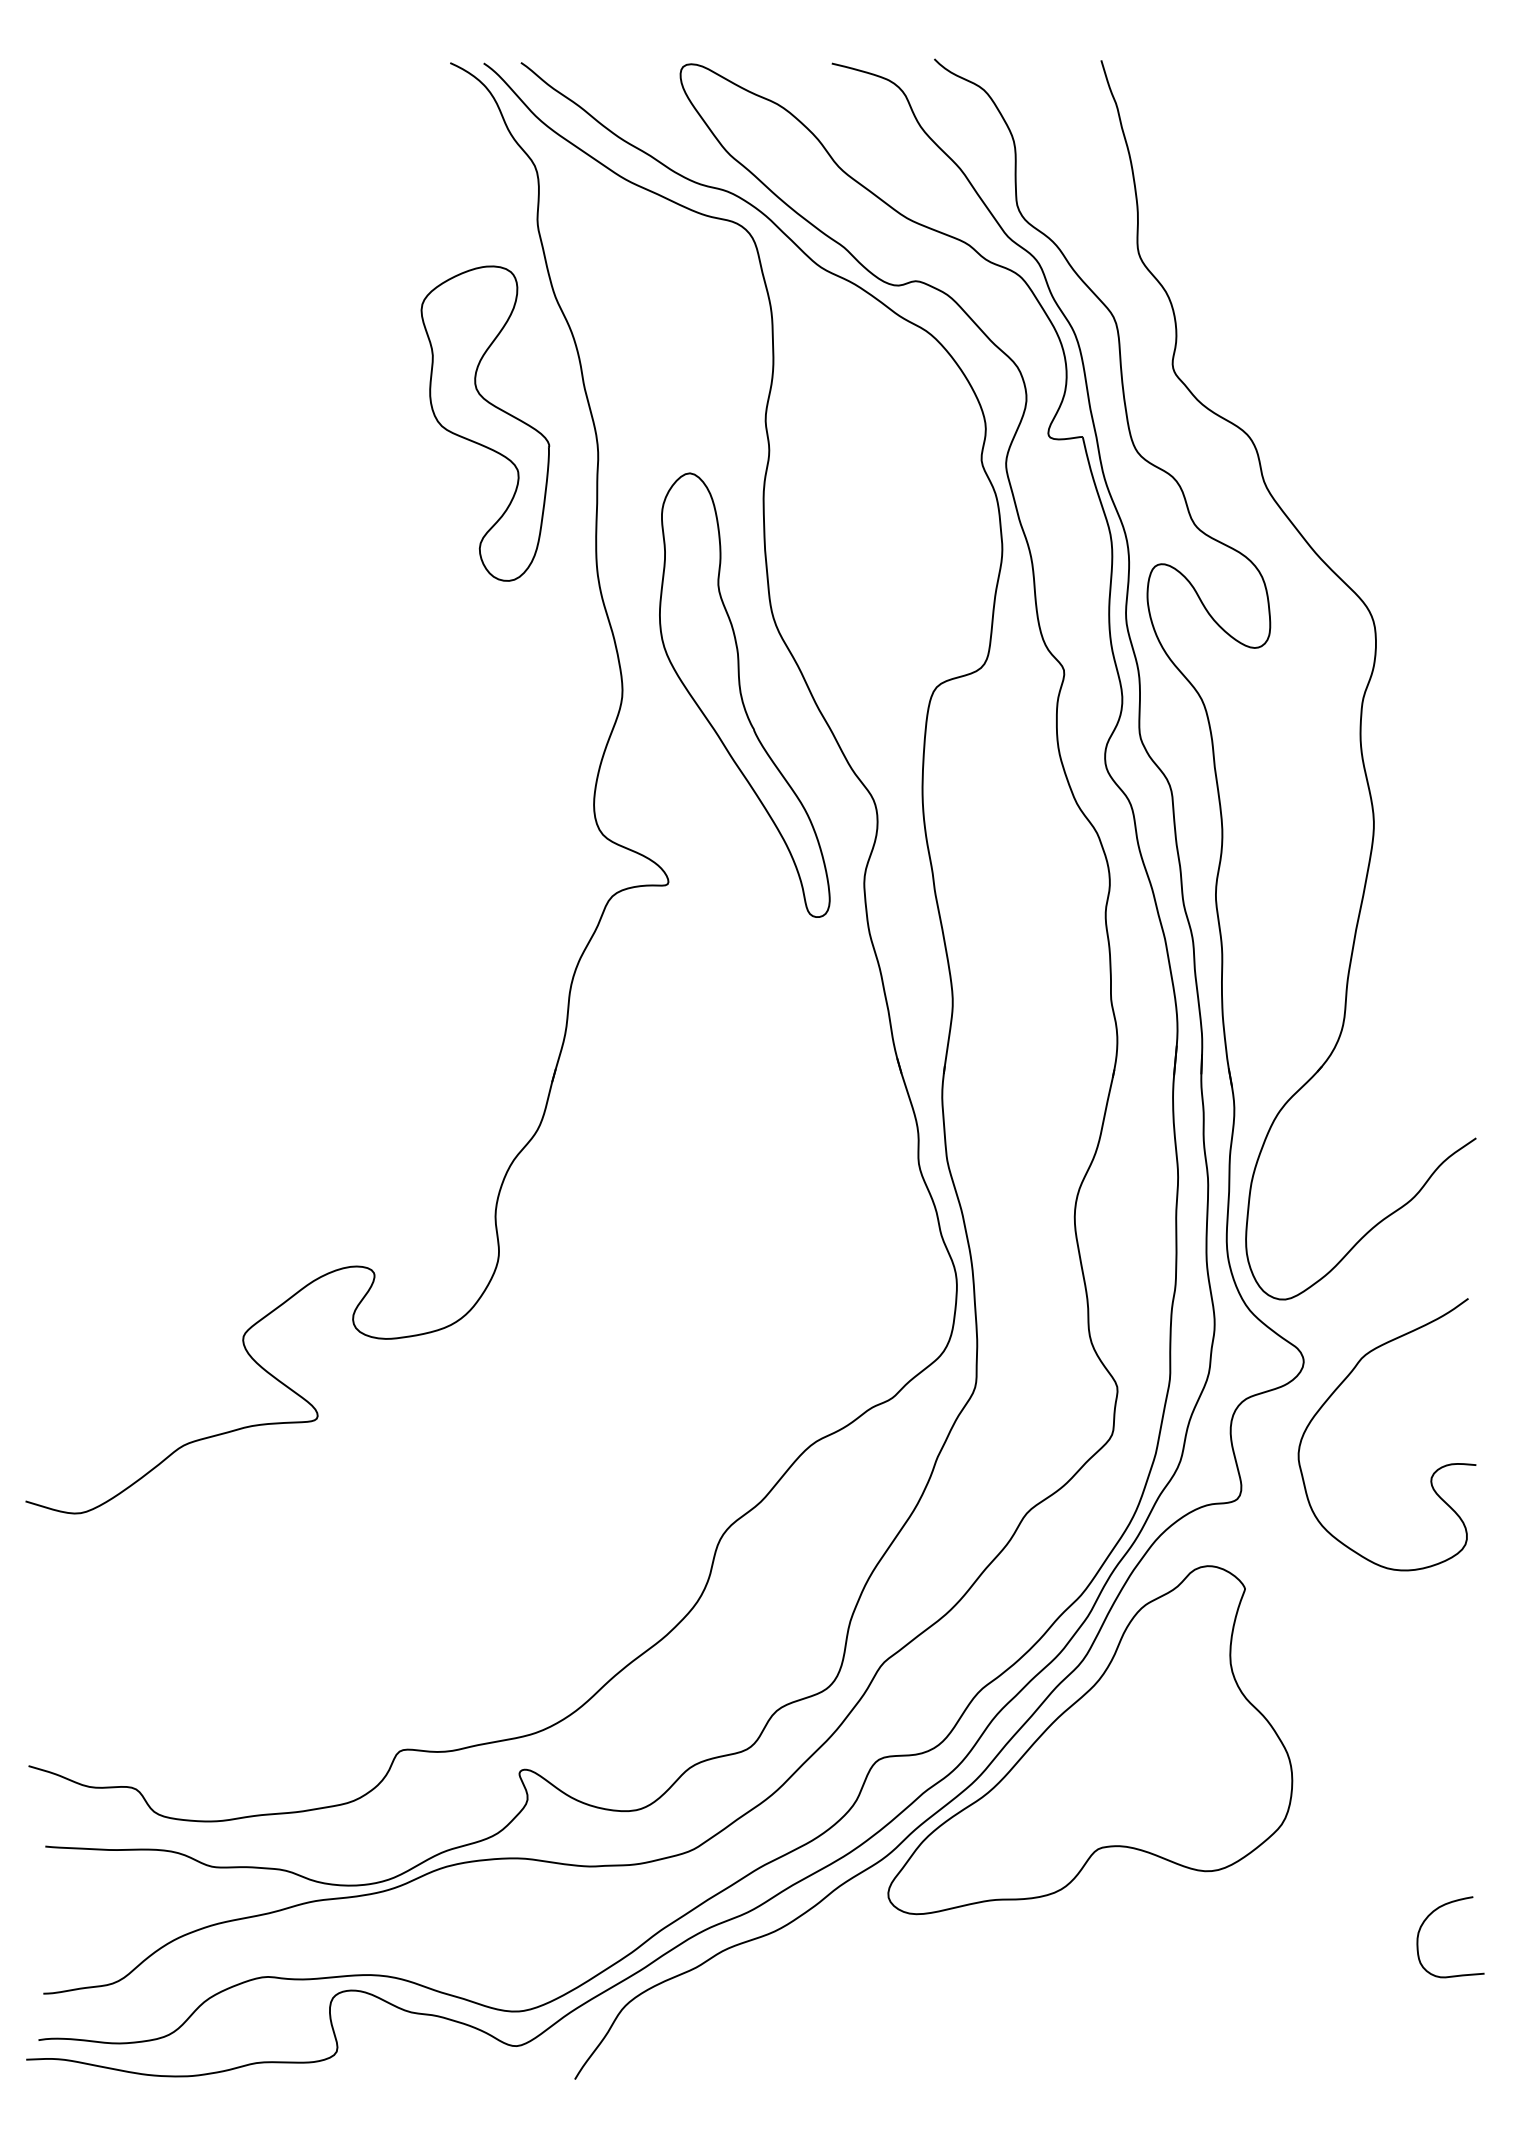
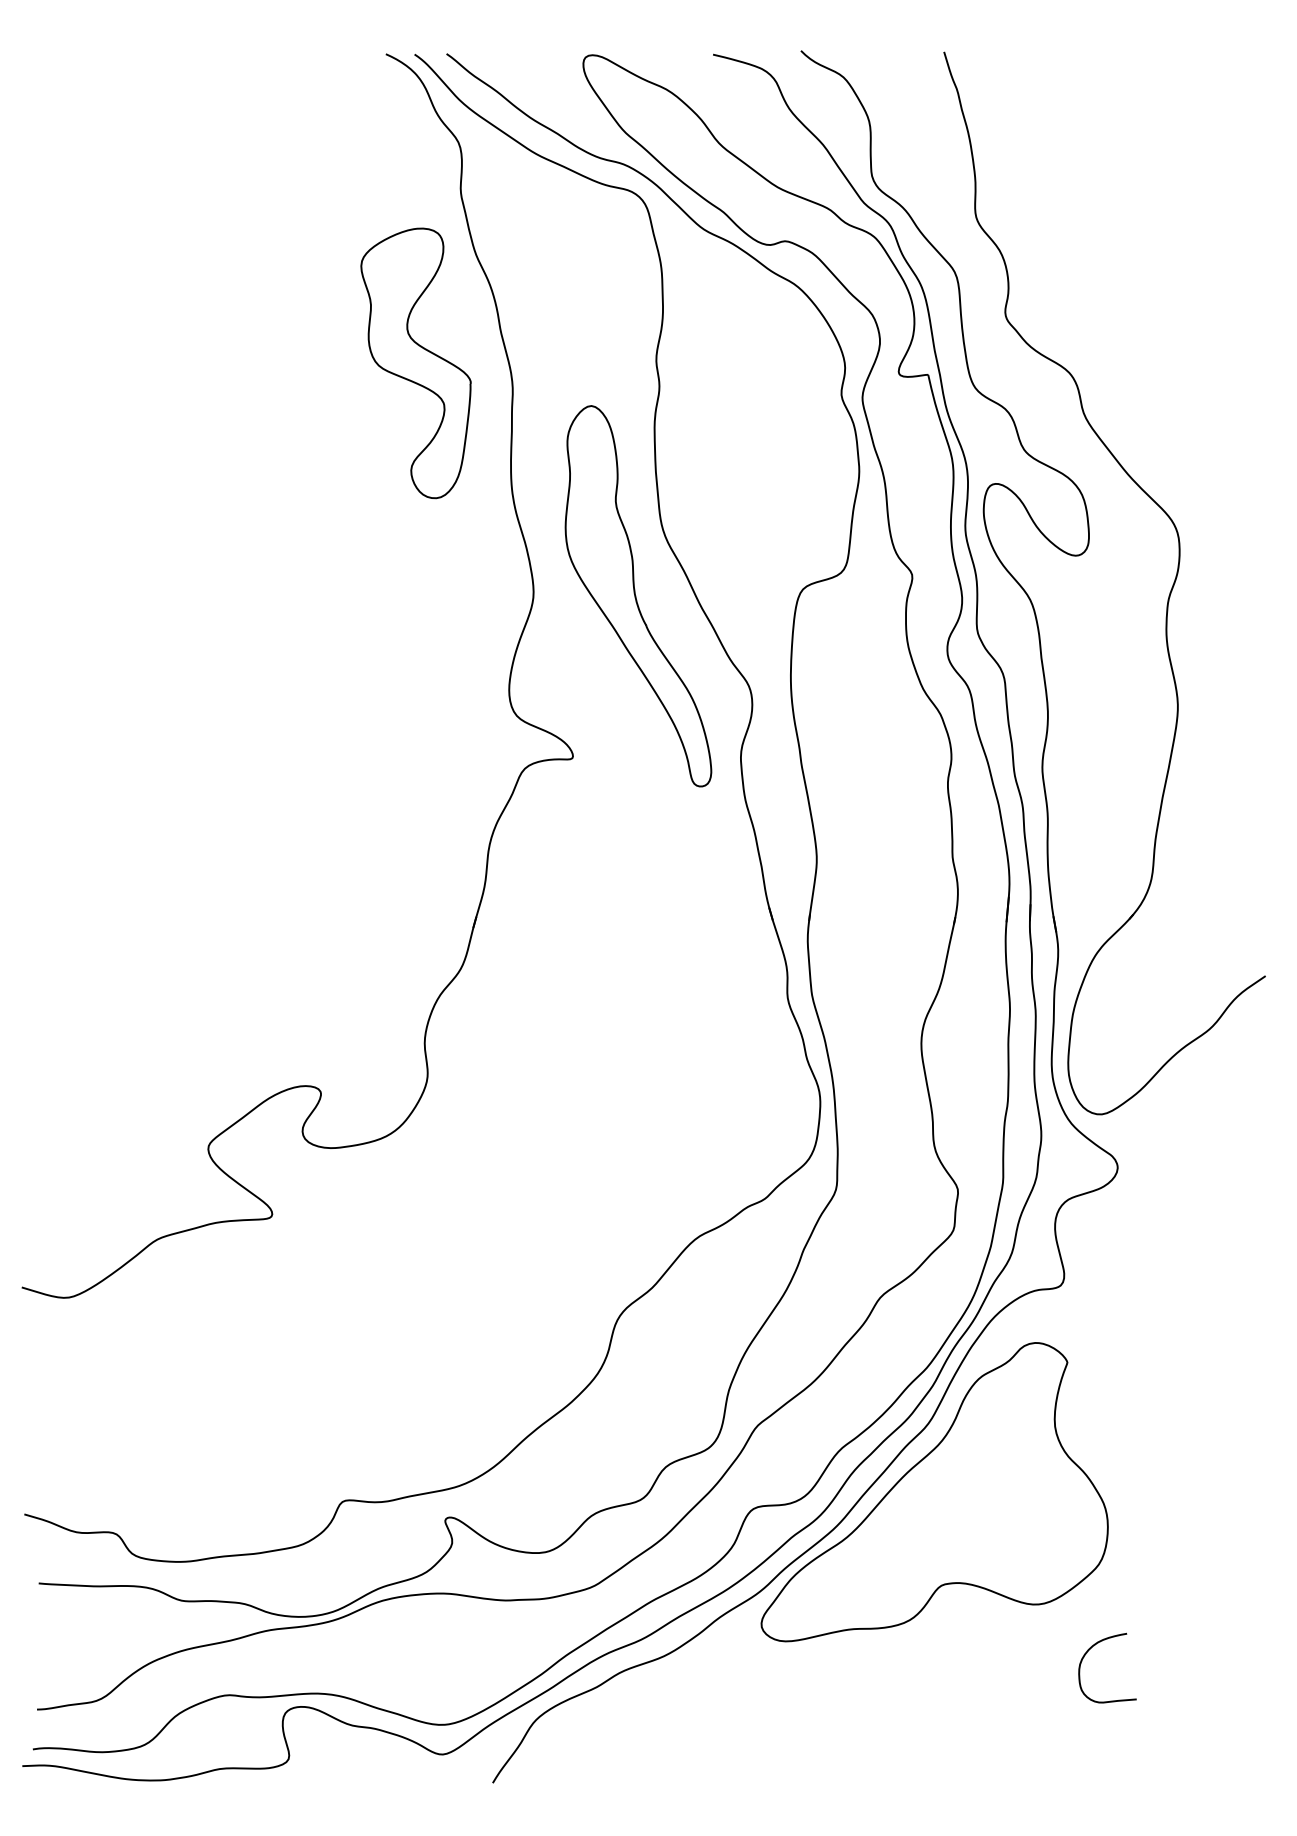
curve: (1431, 1474) -> (1227, 1264), removed
curve: (1425, 1921) -> (1086, 1654), moved

